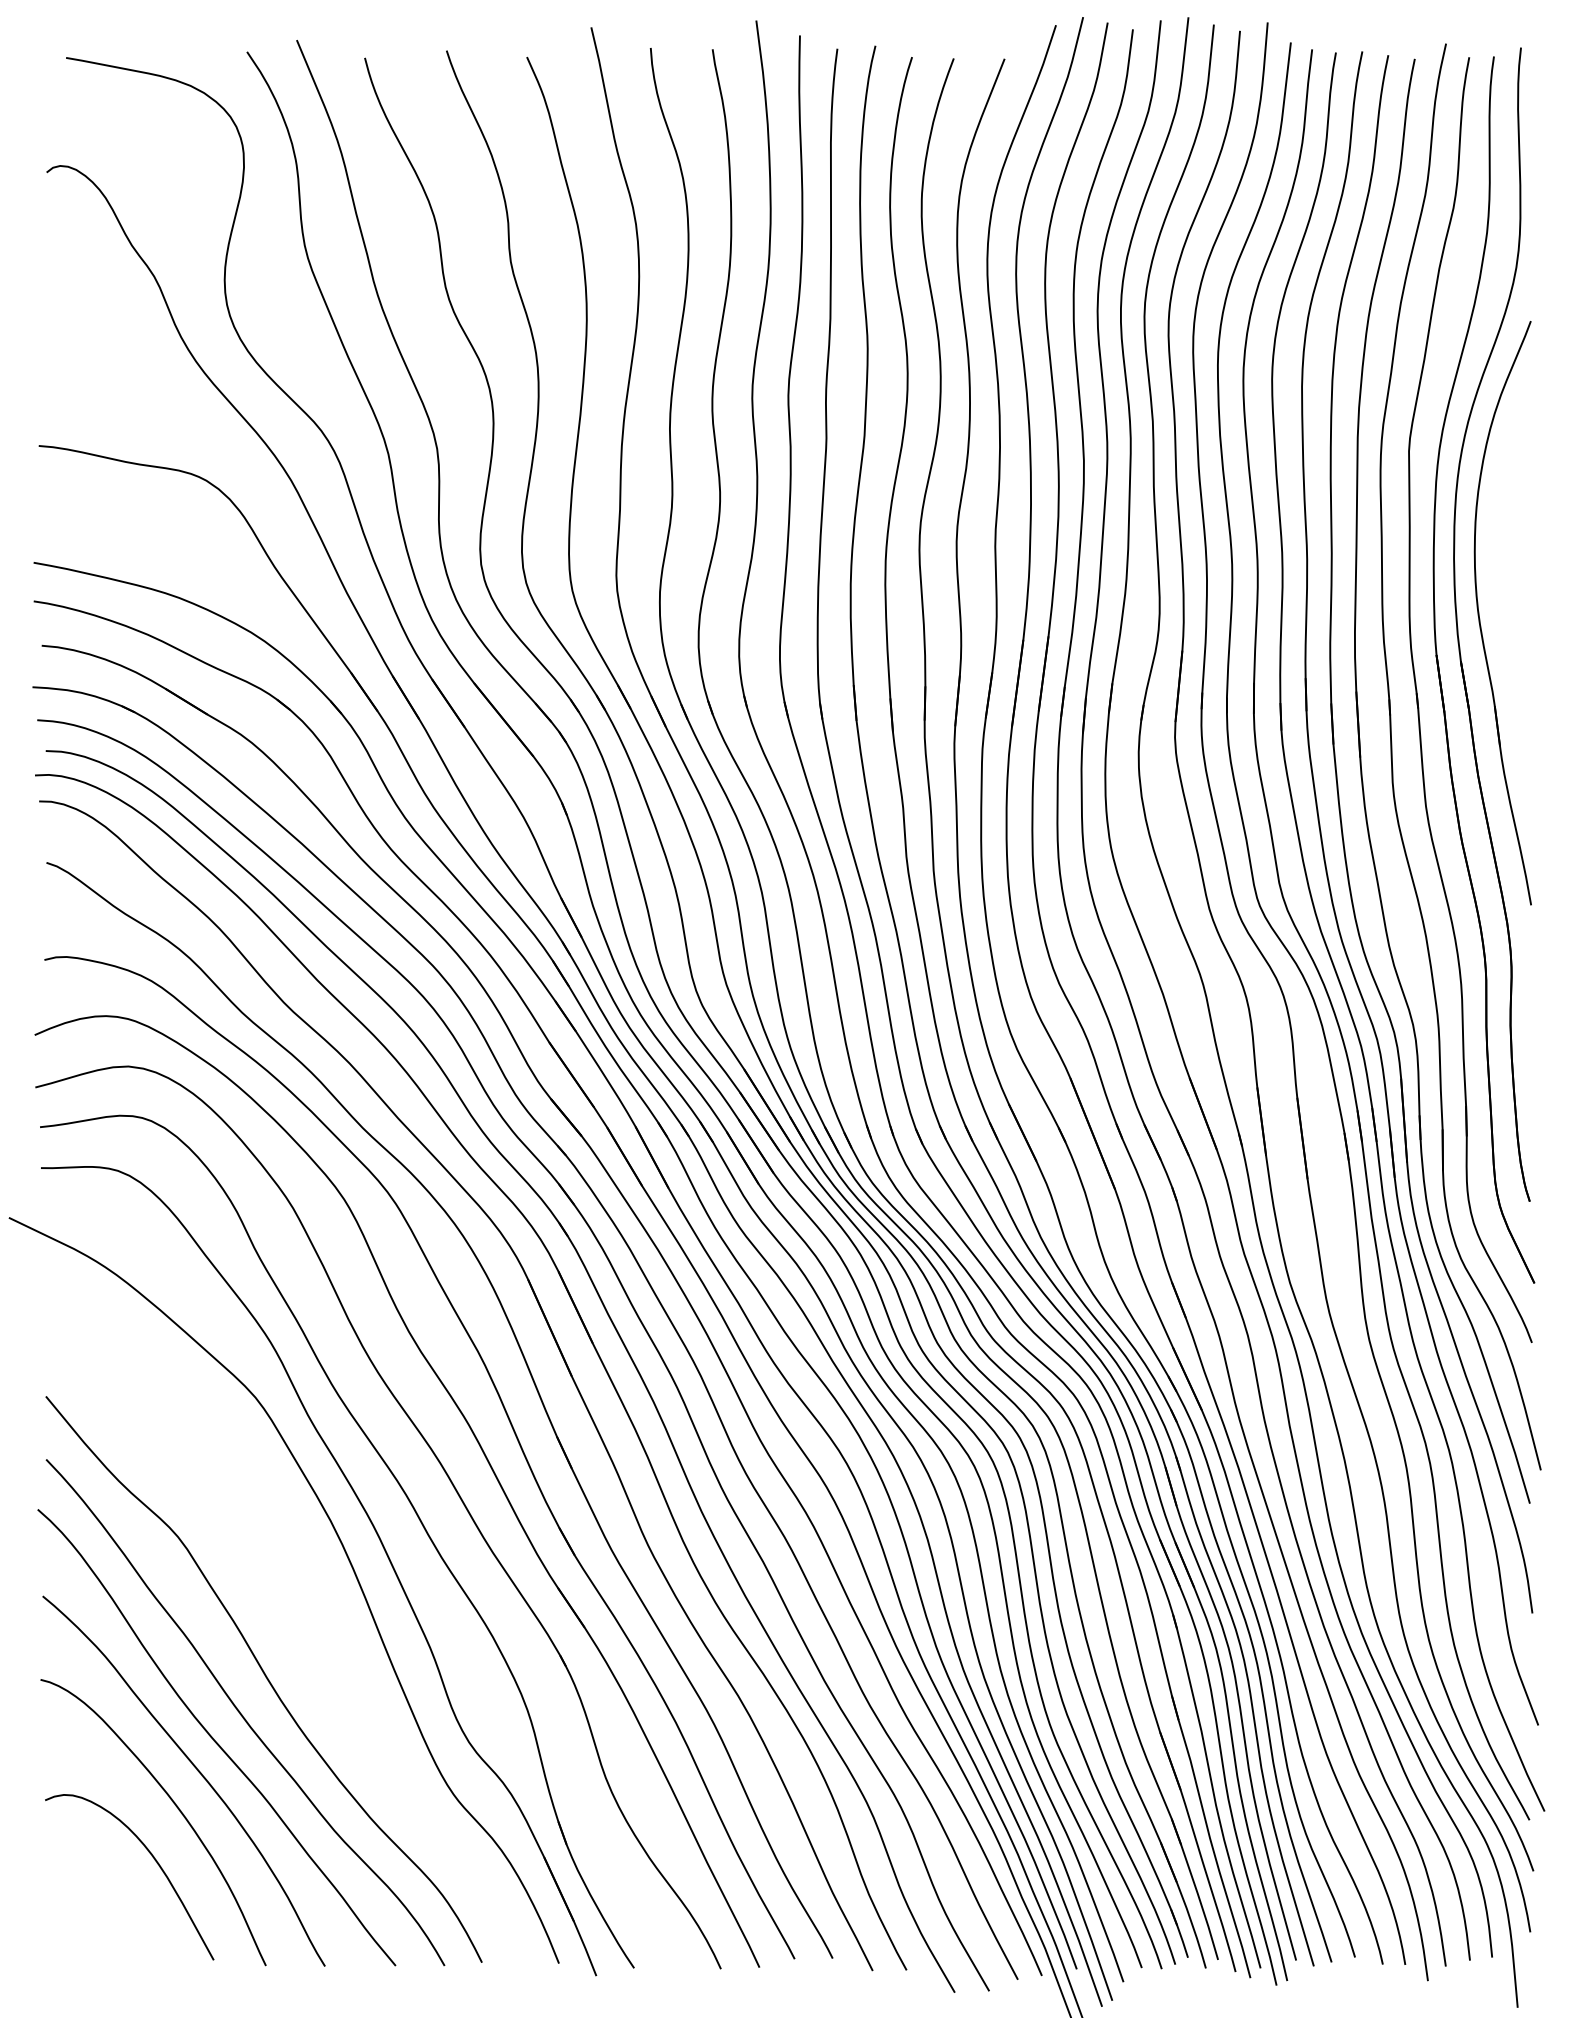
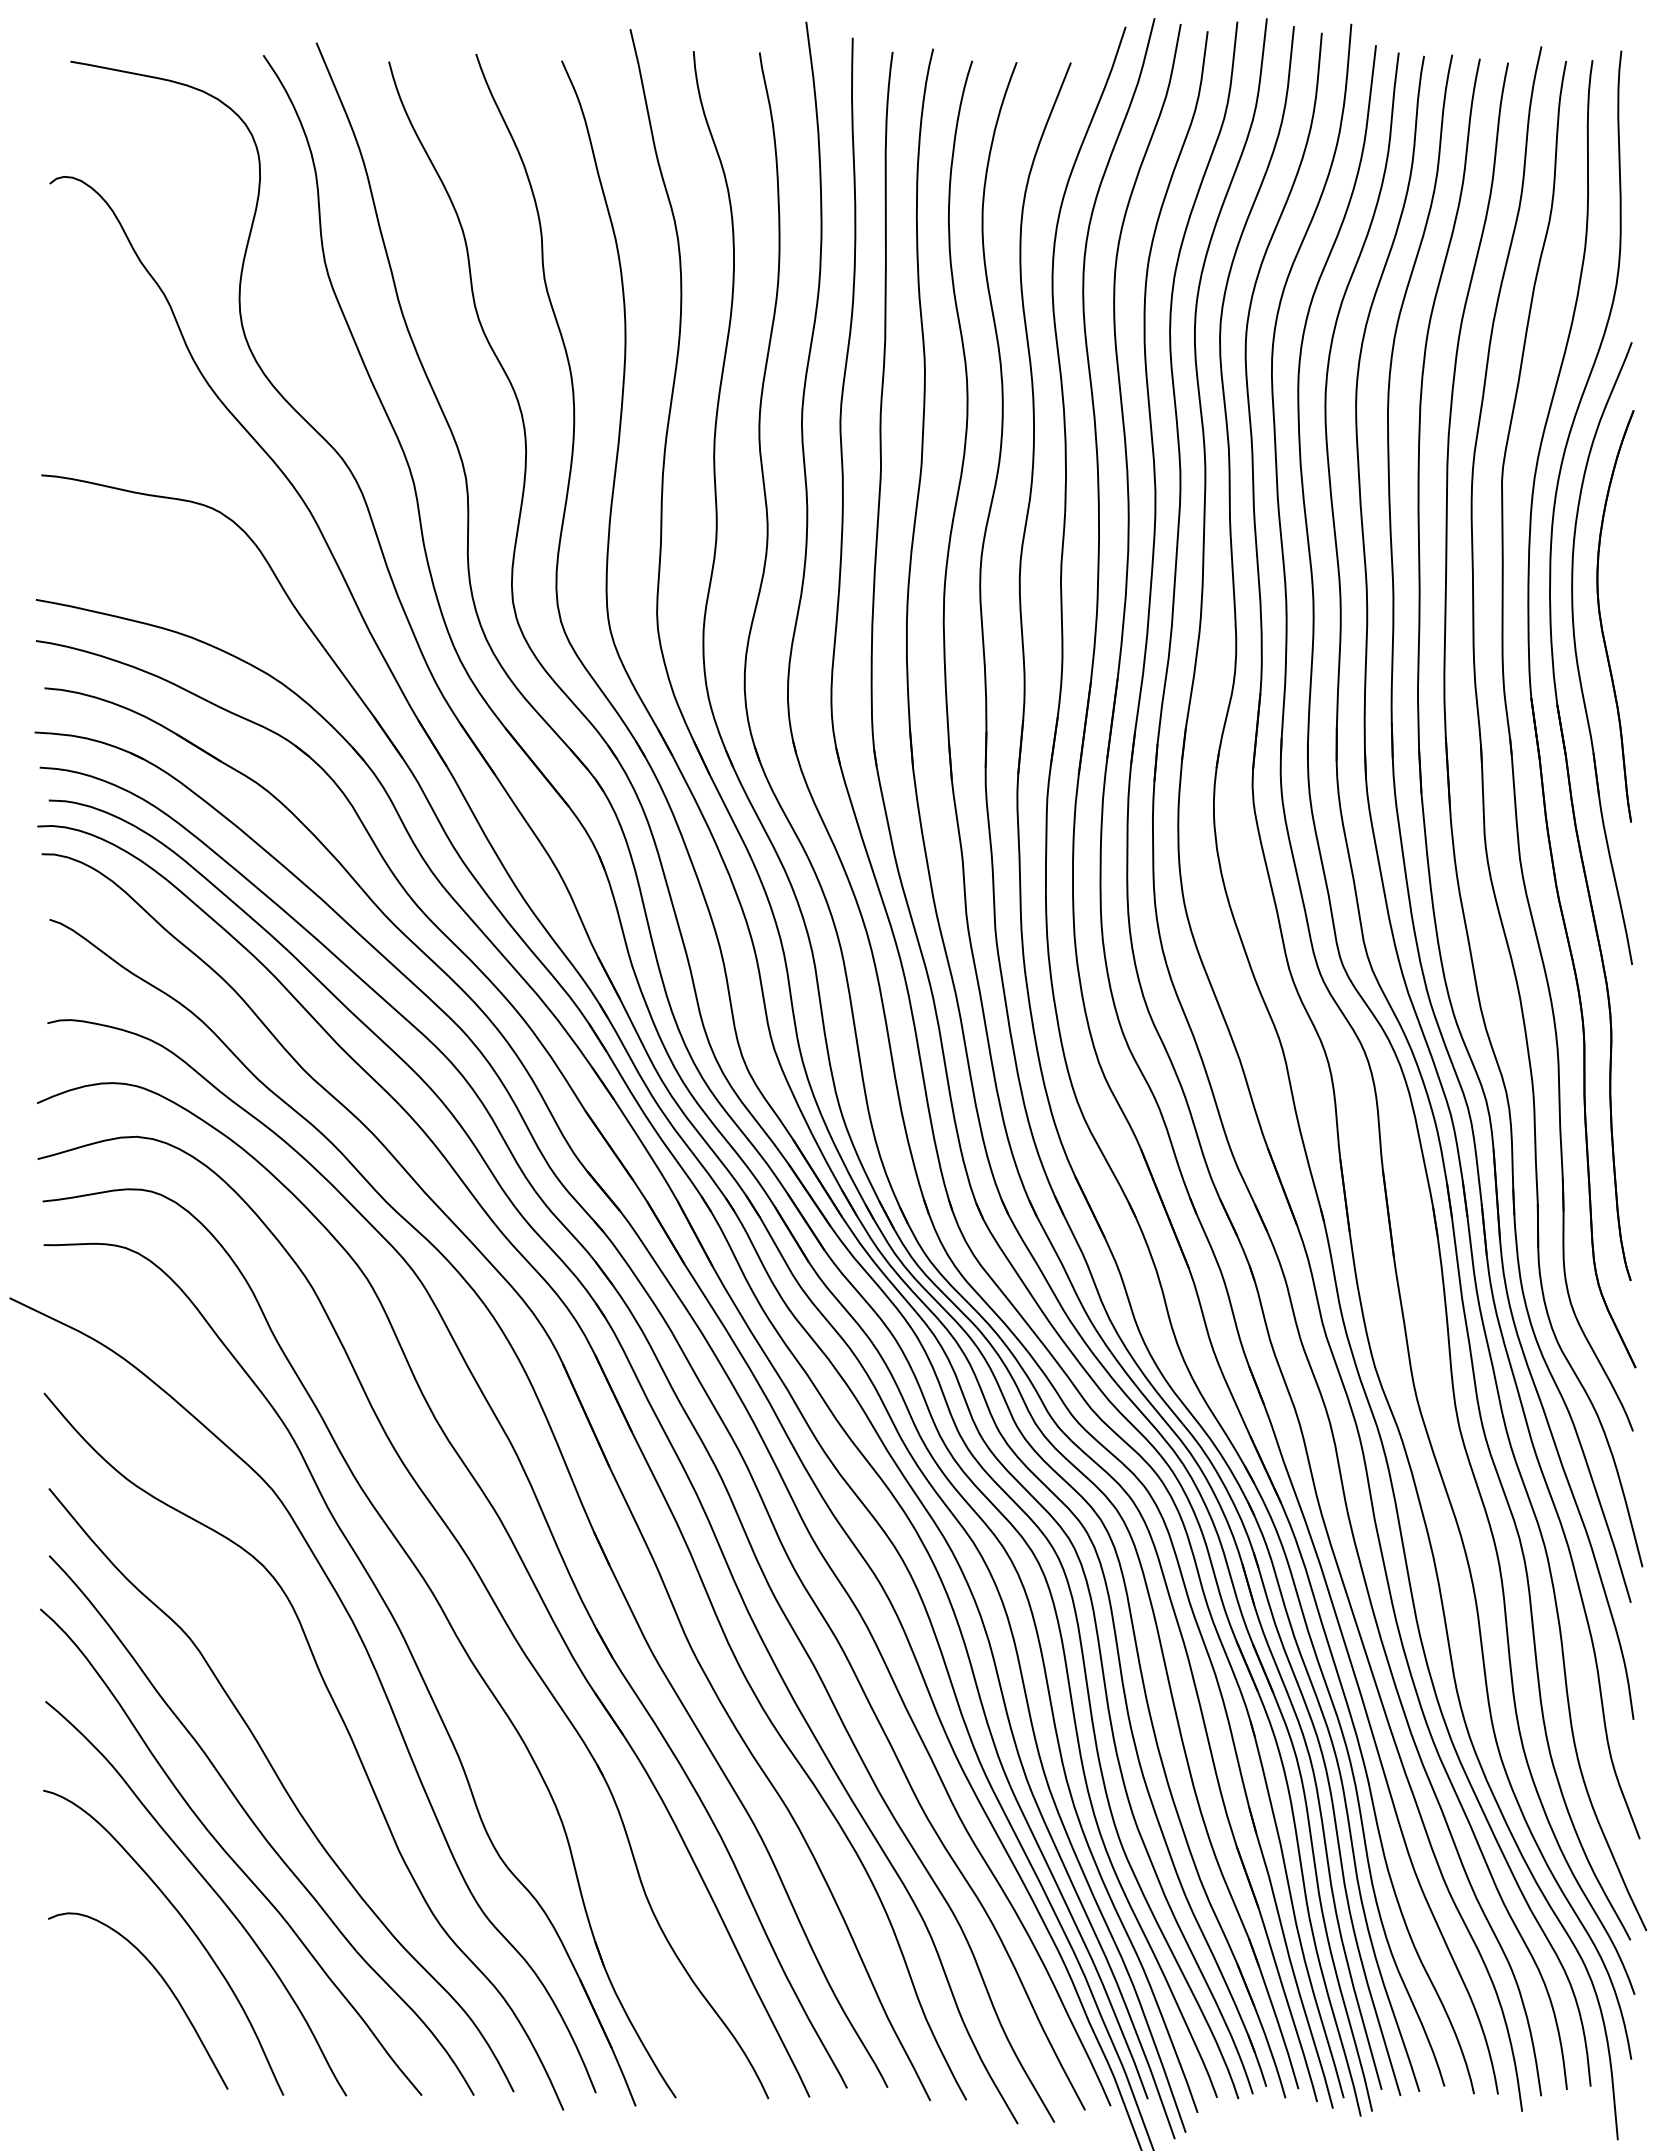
part: (1502, 579) -> (1601, 617), added
curve: (325, 1623) -> (346, 1730), added

